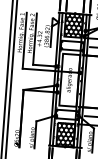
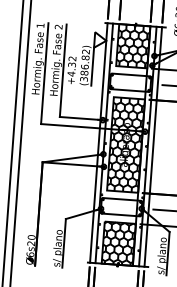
hatch: (69, 80) -> (125, 145), added

